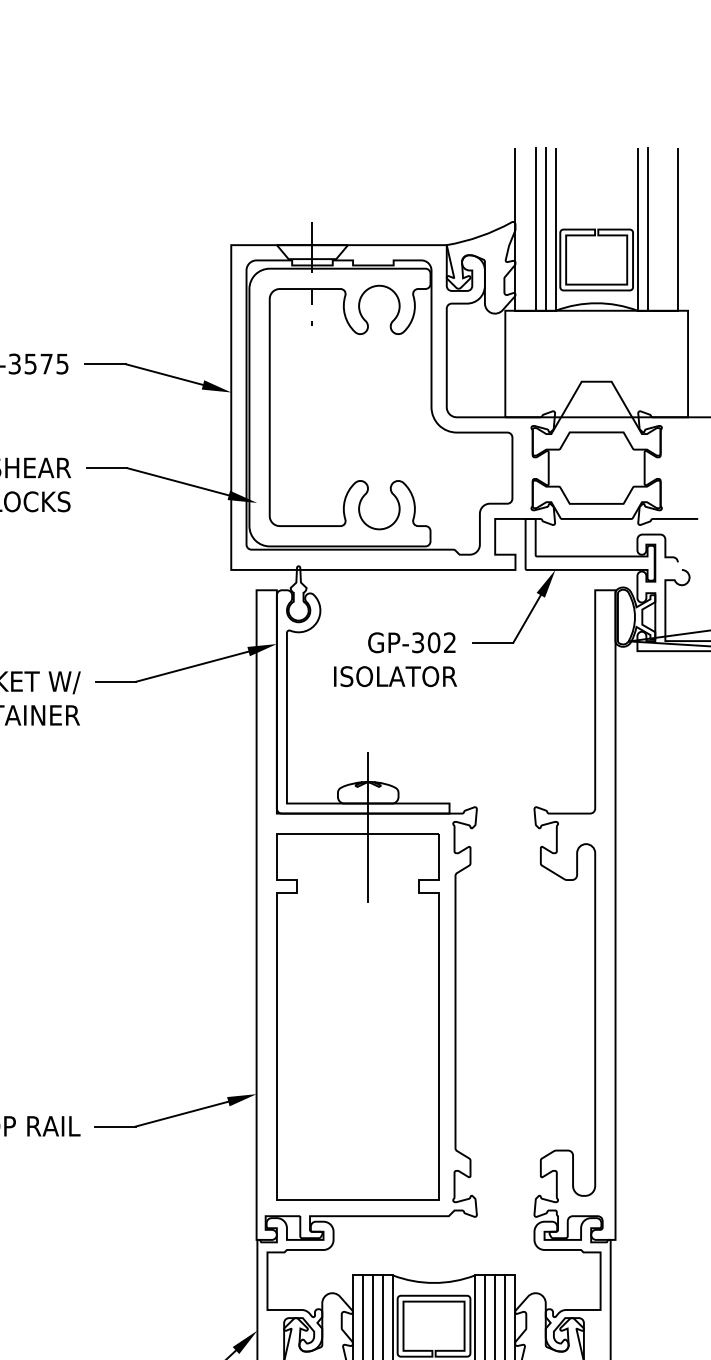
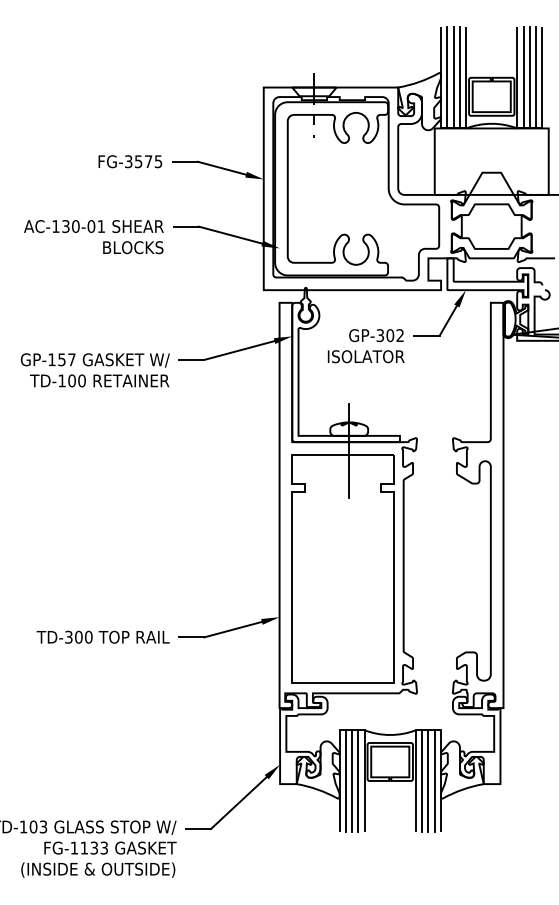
line: (525, 229) -> (447, 77), added
line: (657, 229) -> (529, 77), added
line: (668, 229) -> (536, 77), added

